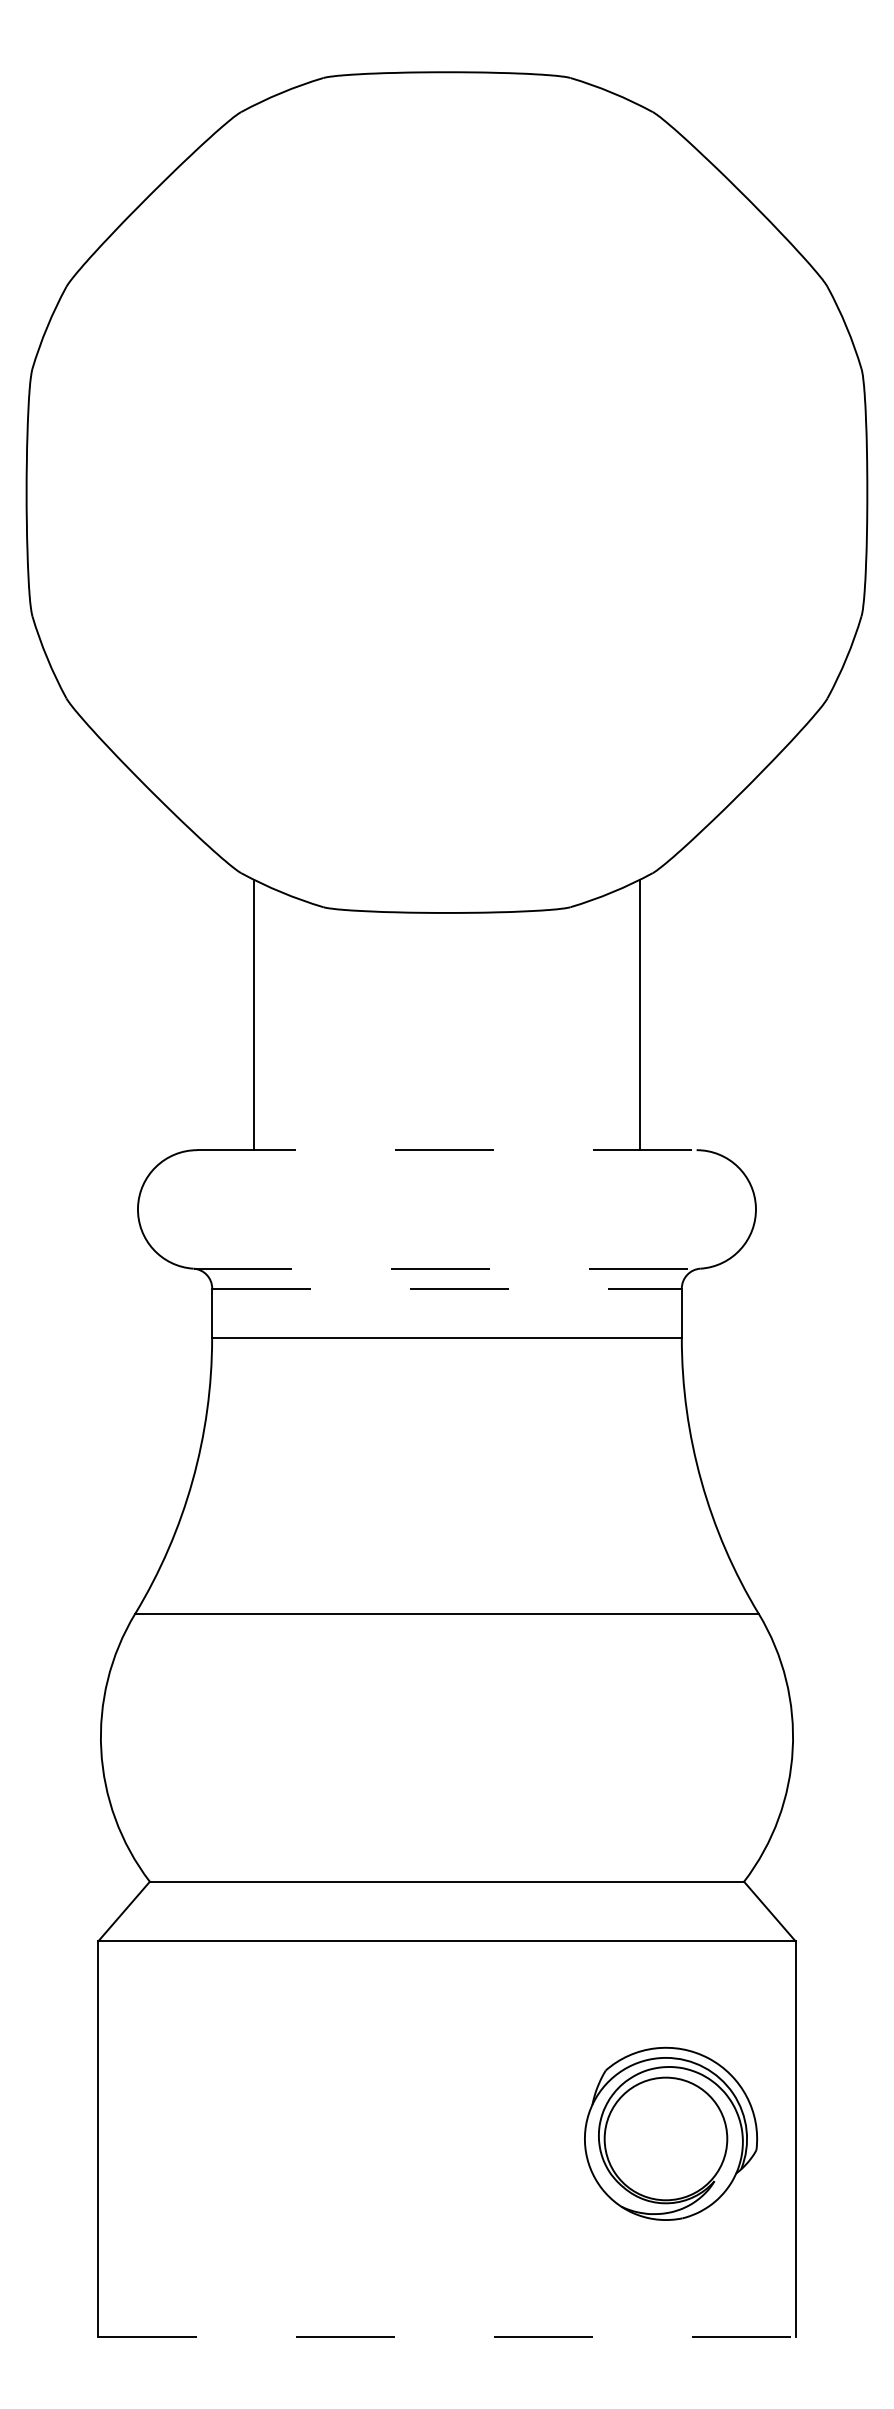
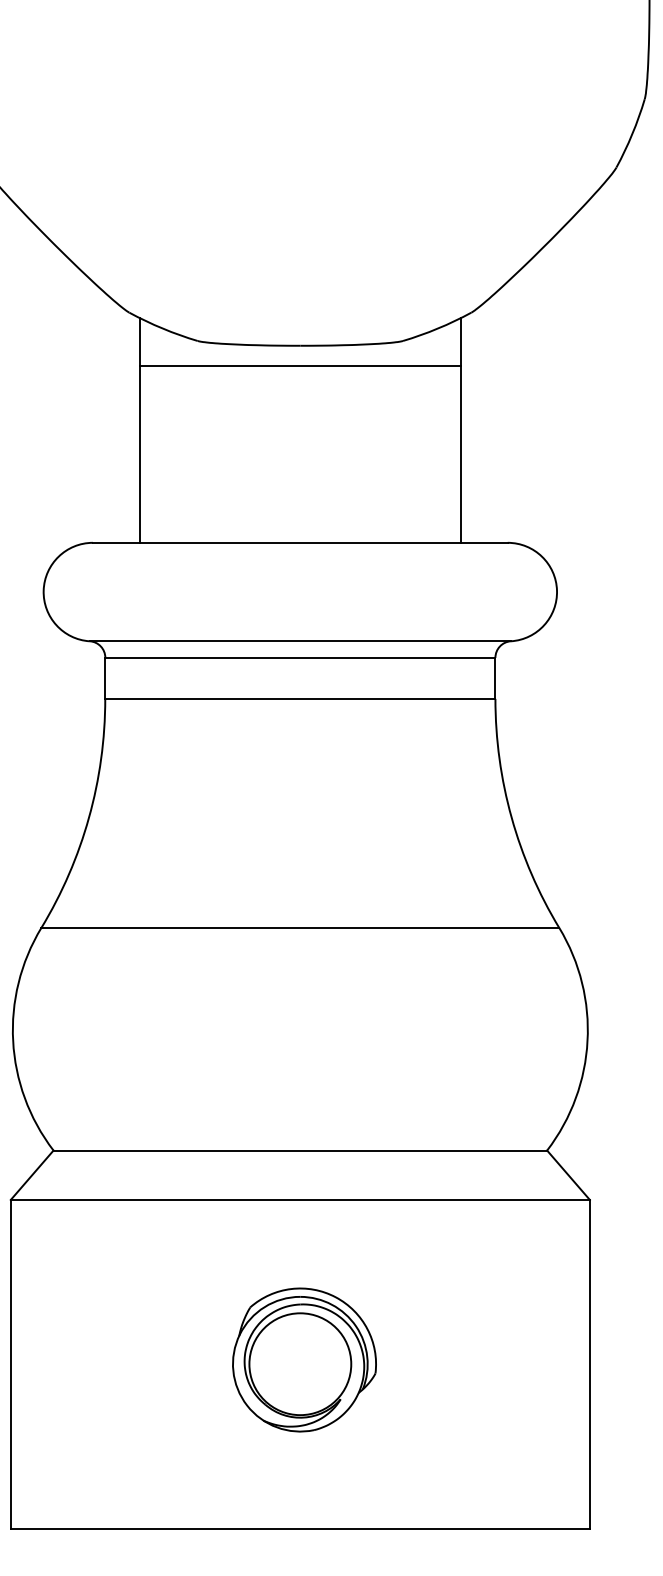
line: (446, 937) -> (299, 366), added
line: (446, 1150) -> (299, 543), dashed -> solid
line: (447, 1268) -> (300, 641), dashed -> solid
line: (446, 1288) -> (299, 657), dashed -> solid
part: (671, 2133) -> (304, 1359), moved
line: (446, 2336) -> (299, 1528), dashed -> solid

